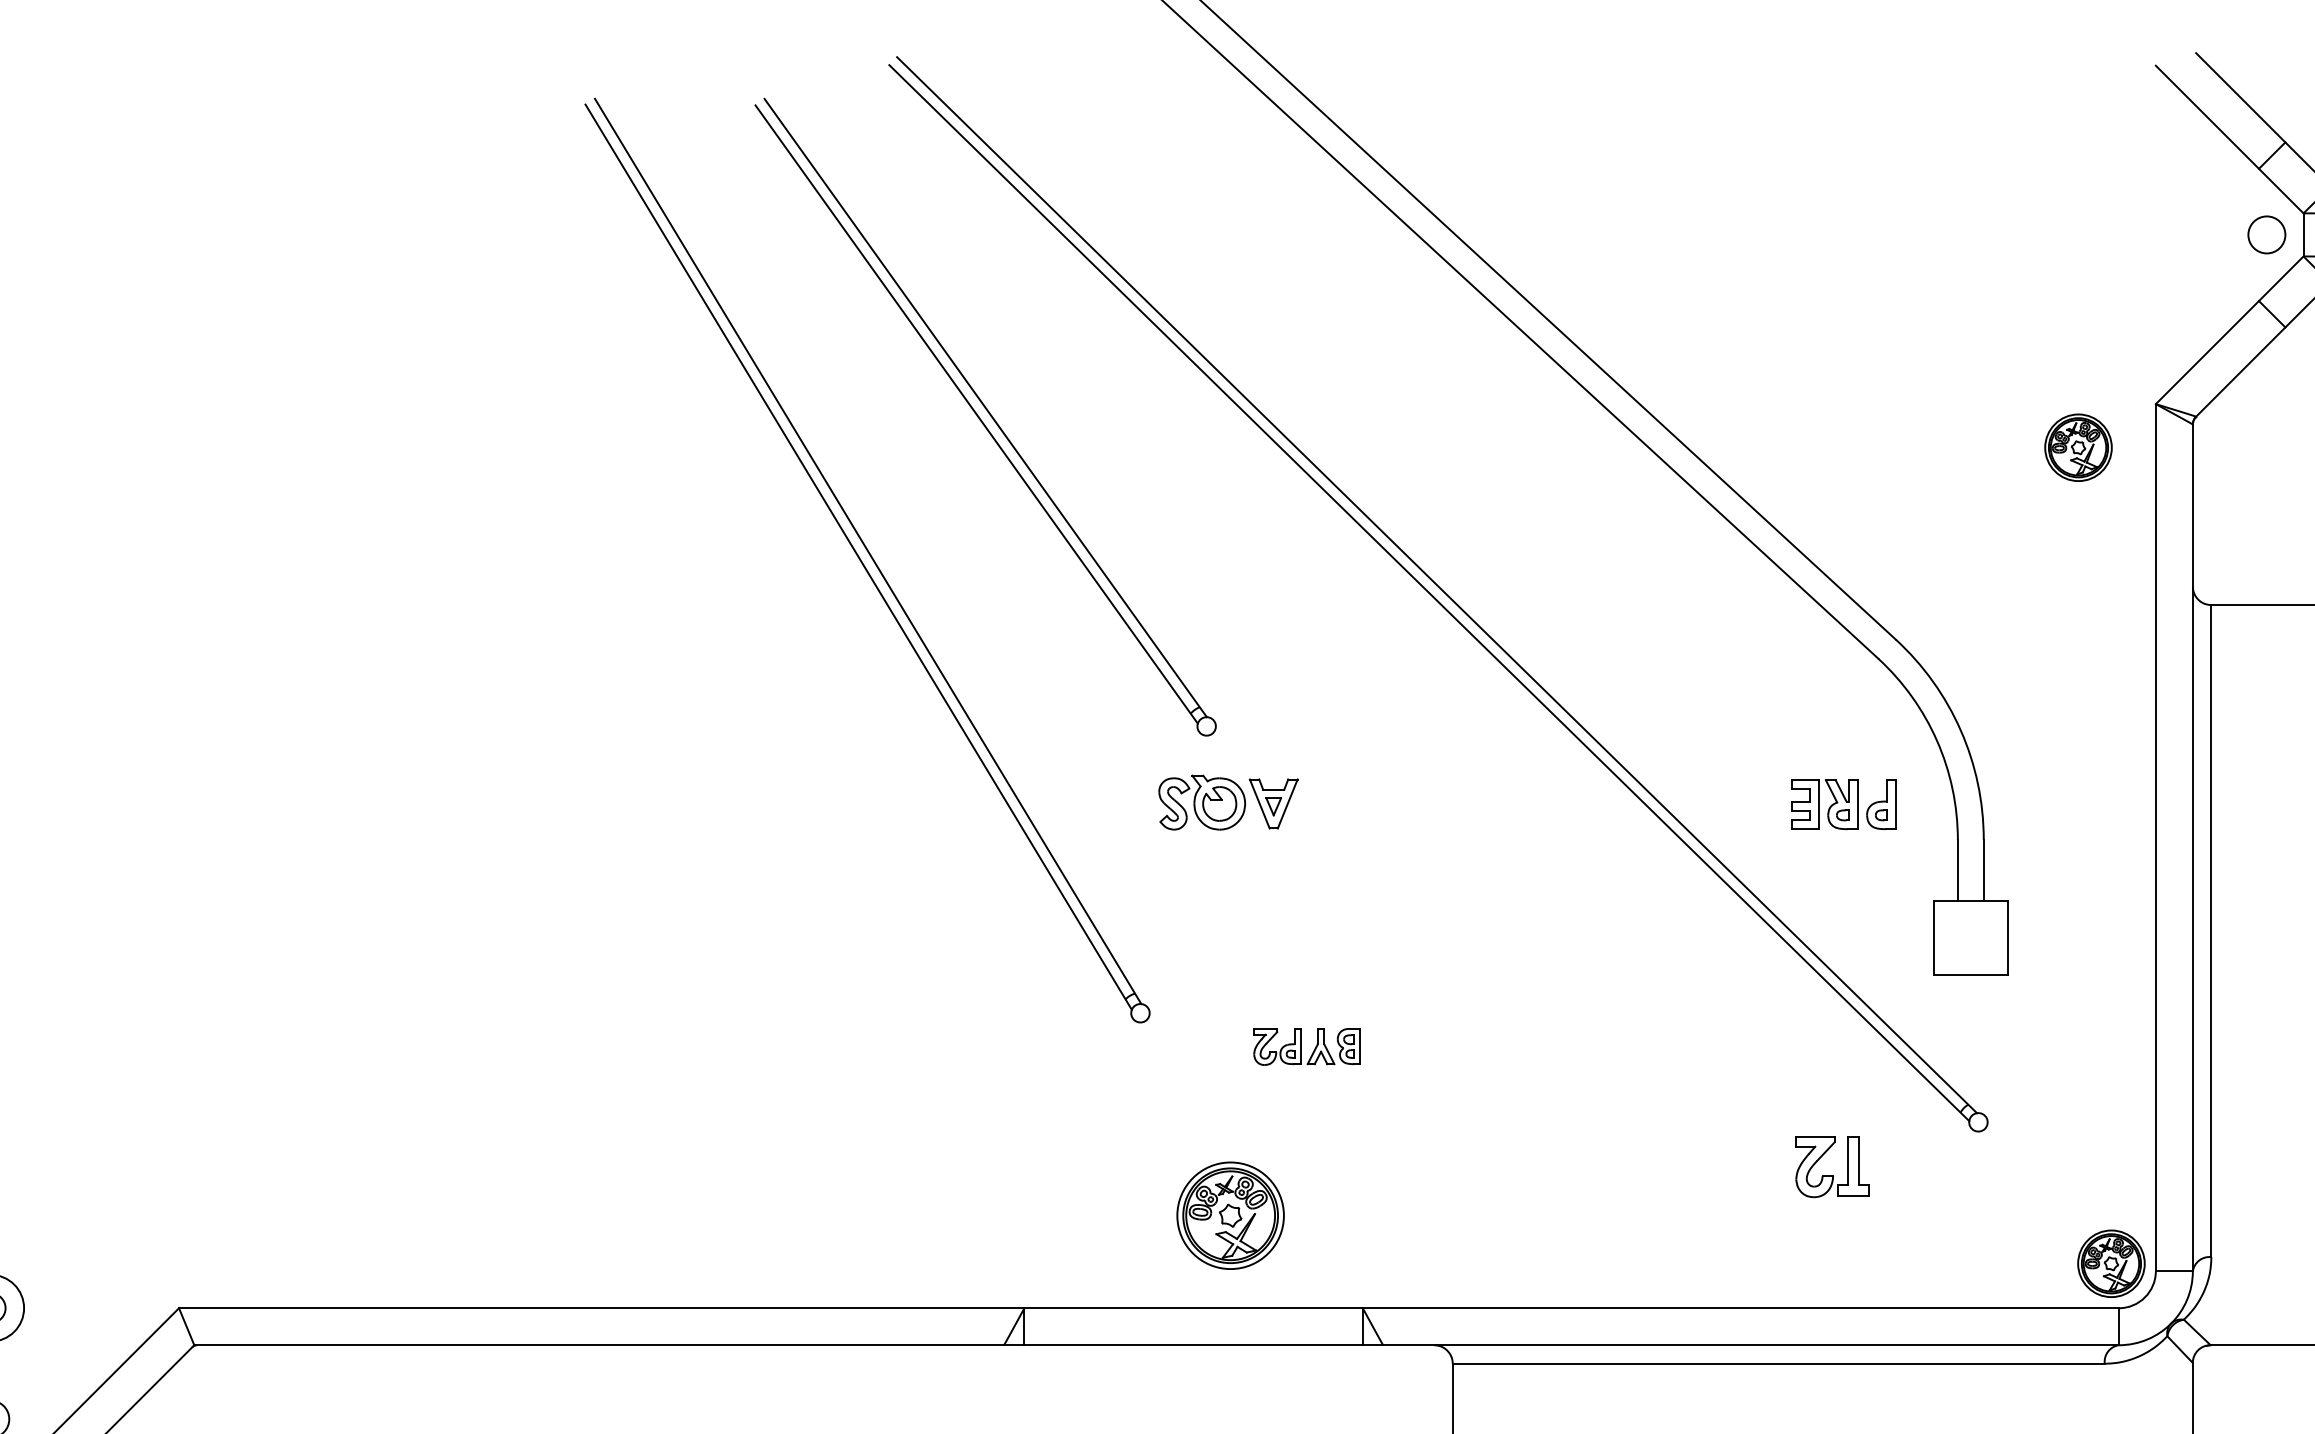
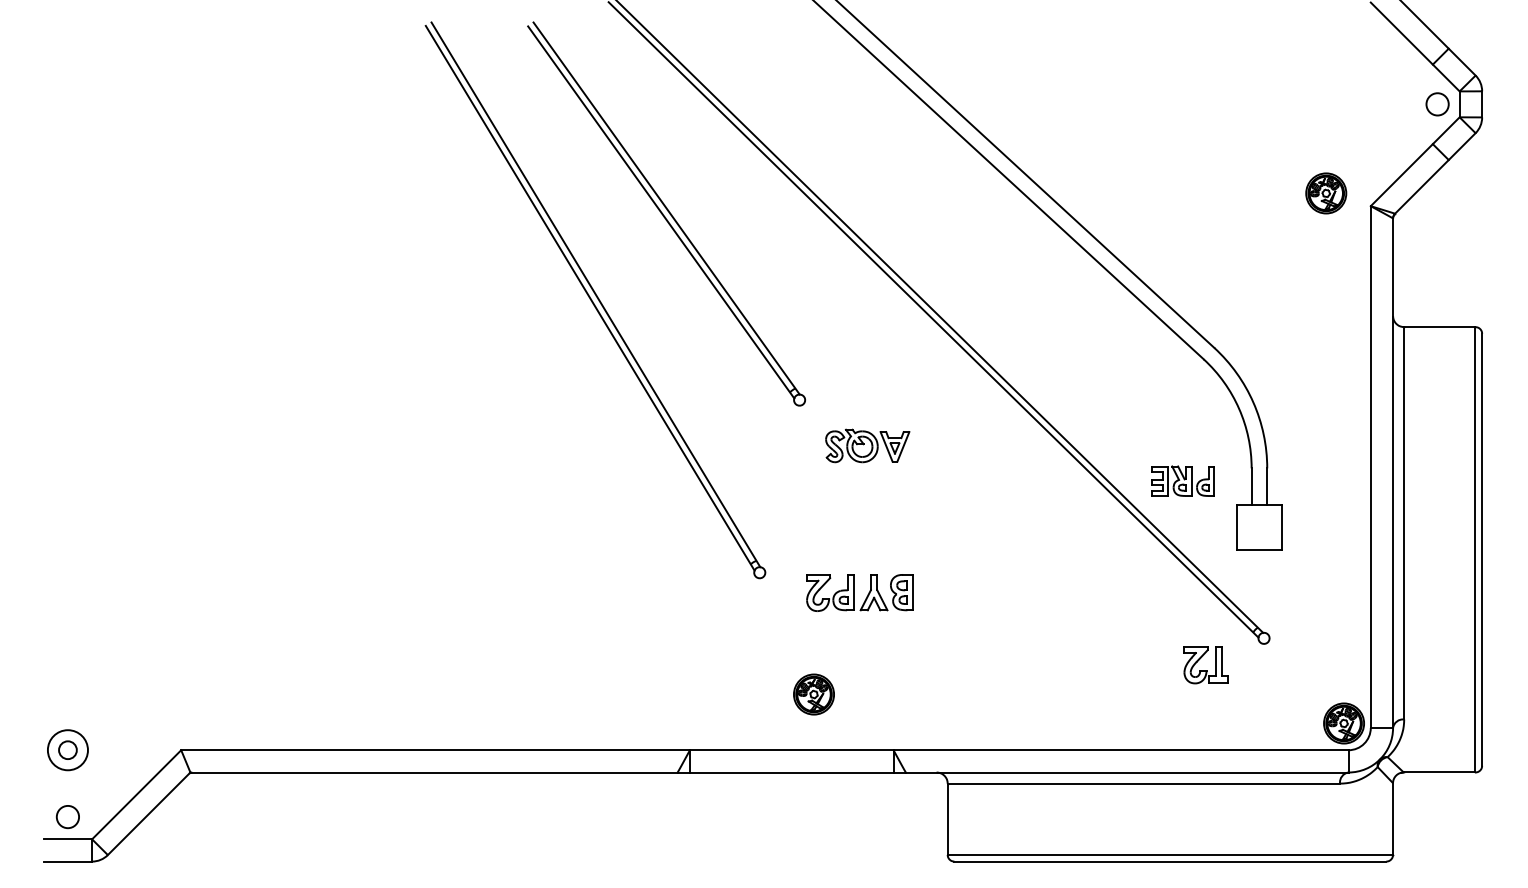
part: (2078, 447) -> (1326, 193), moved
part: (1228, 801) -> (867, 445), moved
part: (1842, 803) -> (1182, 480), moved
part: (1306, 1046) -> (859, 592), size x1.67
part: (1831, 1167) -> (1205, 665), moved
part: (1229, 1215) -> (813, 694), size x0.62

